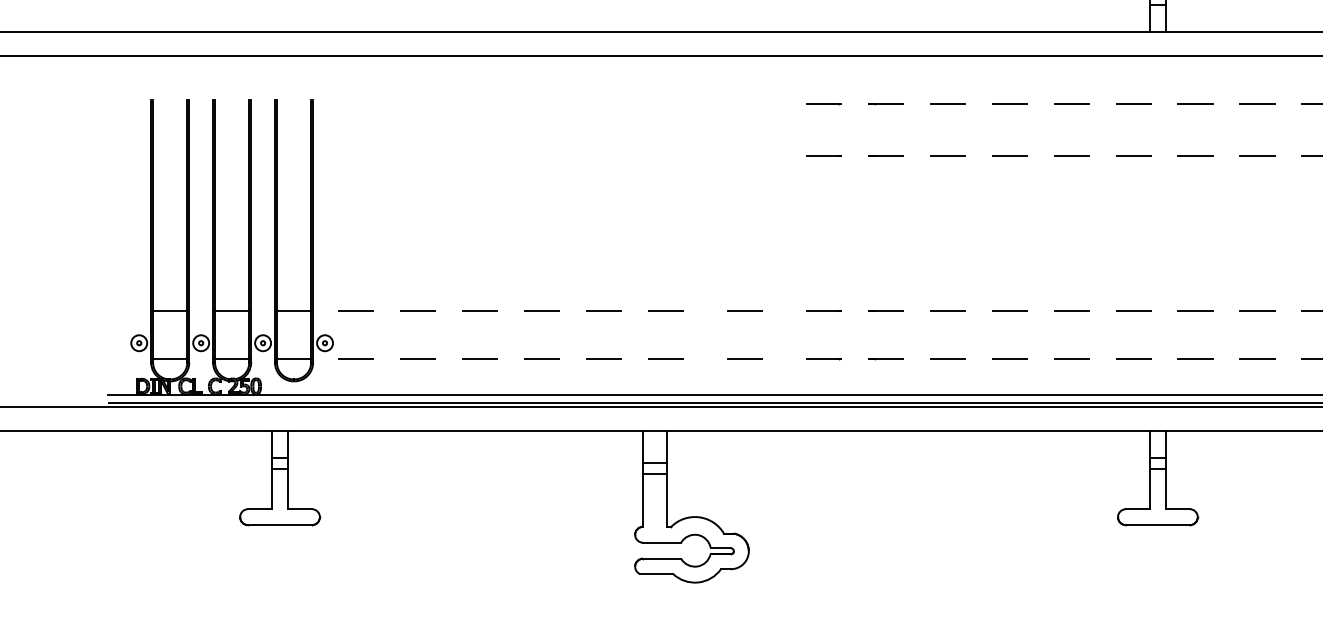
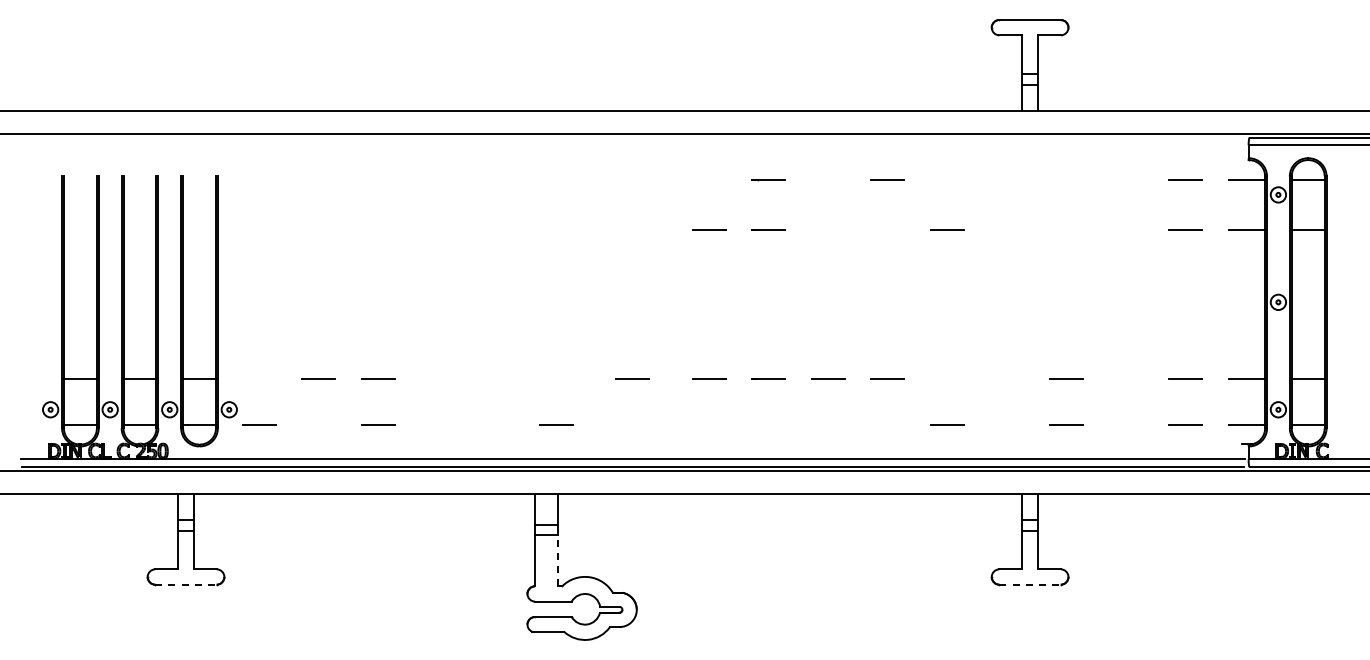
line: (947, 103) -> (827, 179), removed
line: (1070, 103) -> (946, 179), removed
line: (1133, 103) -> (1006, 179), removed
line: (1194, 103) -> (1065, 179), removed
line: (1257, 103) -> (1125, 179), removed
line: (824, 104) -> (709, 180), removed
line: (947, 156) -> (827, 230), removed
line: (1009, 156) -> (887, 230), removed
line: (1133, 156) -> (1006, 230), removed
line: (1194, 156) -> (1065, 230), removed
line: (1257, 156) -> (1125, 230), removed
line: (356, 310) -> (259, 378), removed
line: (541, 311) -> (437, 379), removed
line: (602, 311) -> (496, 379), removed
line: (665, 311) -> (556, 379), removed
line: (1070, 311) -> (946, 379), removed
line: (1133, 311) -> (1006, 379), removed
line: (1257, 311) -> (1125, 379), removed
line: (541, 358) -> (437, 424), removed
line: (417, 359) -> (318, 425), removed
line: (602, 359) -> (496, 425), removed
line: (744, 359) -> (632, 425), removed
line: (824, 359) -> (709, 425), removed
line: (885, 359) -> (768, 425), removed
line: (947, 359) -> (827, 425), removed
line: (1009, 359) -> (887, 425), removed
line: (1133, 359) -> (1006, 425), removed
line: (1257, 359) -> (1125, 425), removed
line: (667, 499) -> (558, 560), solid -> dashed
line: (280, 524) -> (186, 584), solid -> dashed
line: (1158, 524) -> (1030, 584), solid -> dashed

